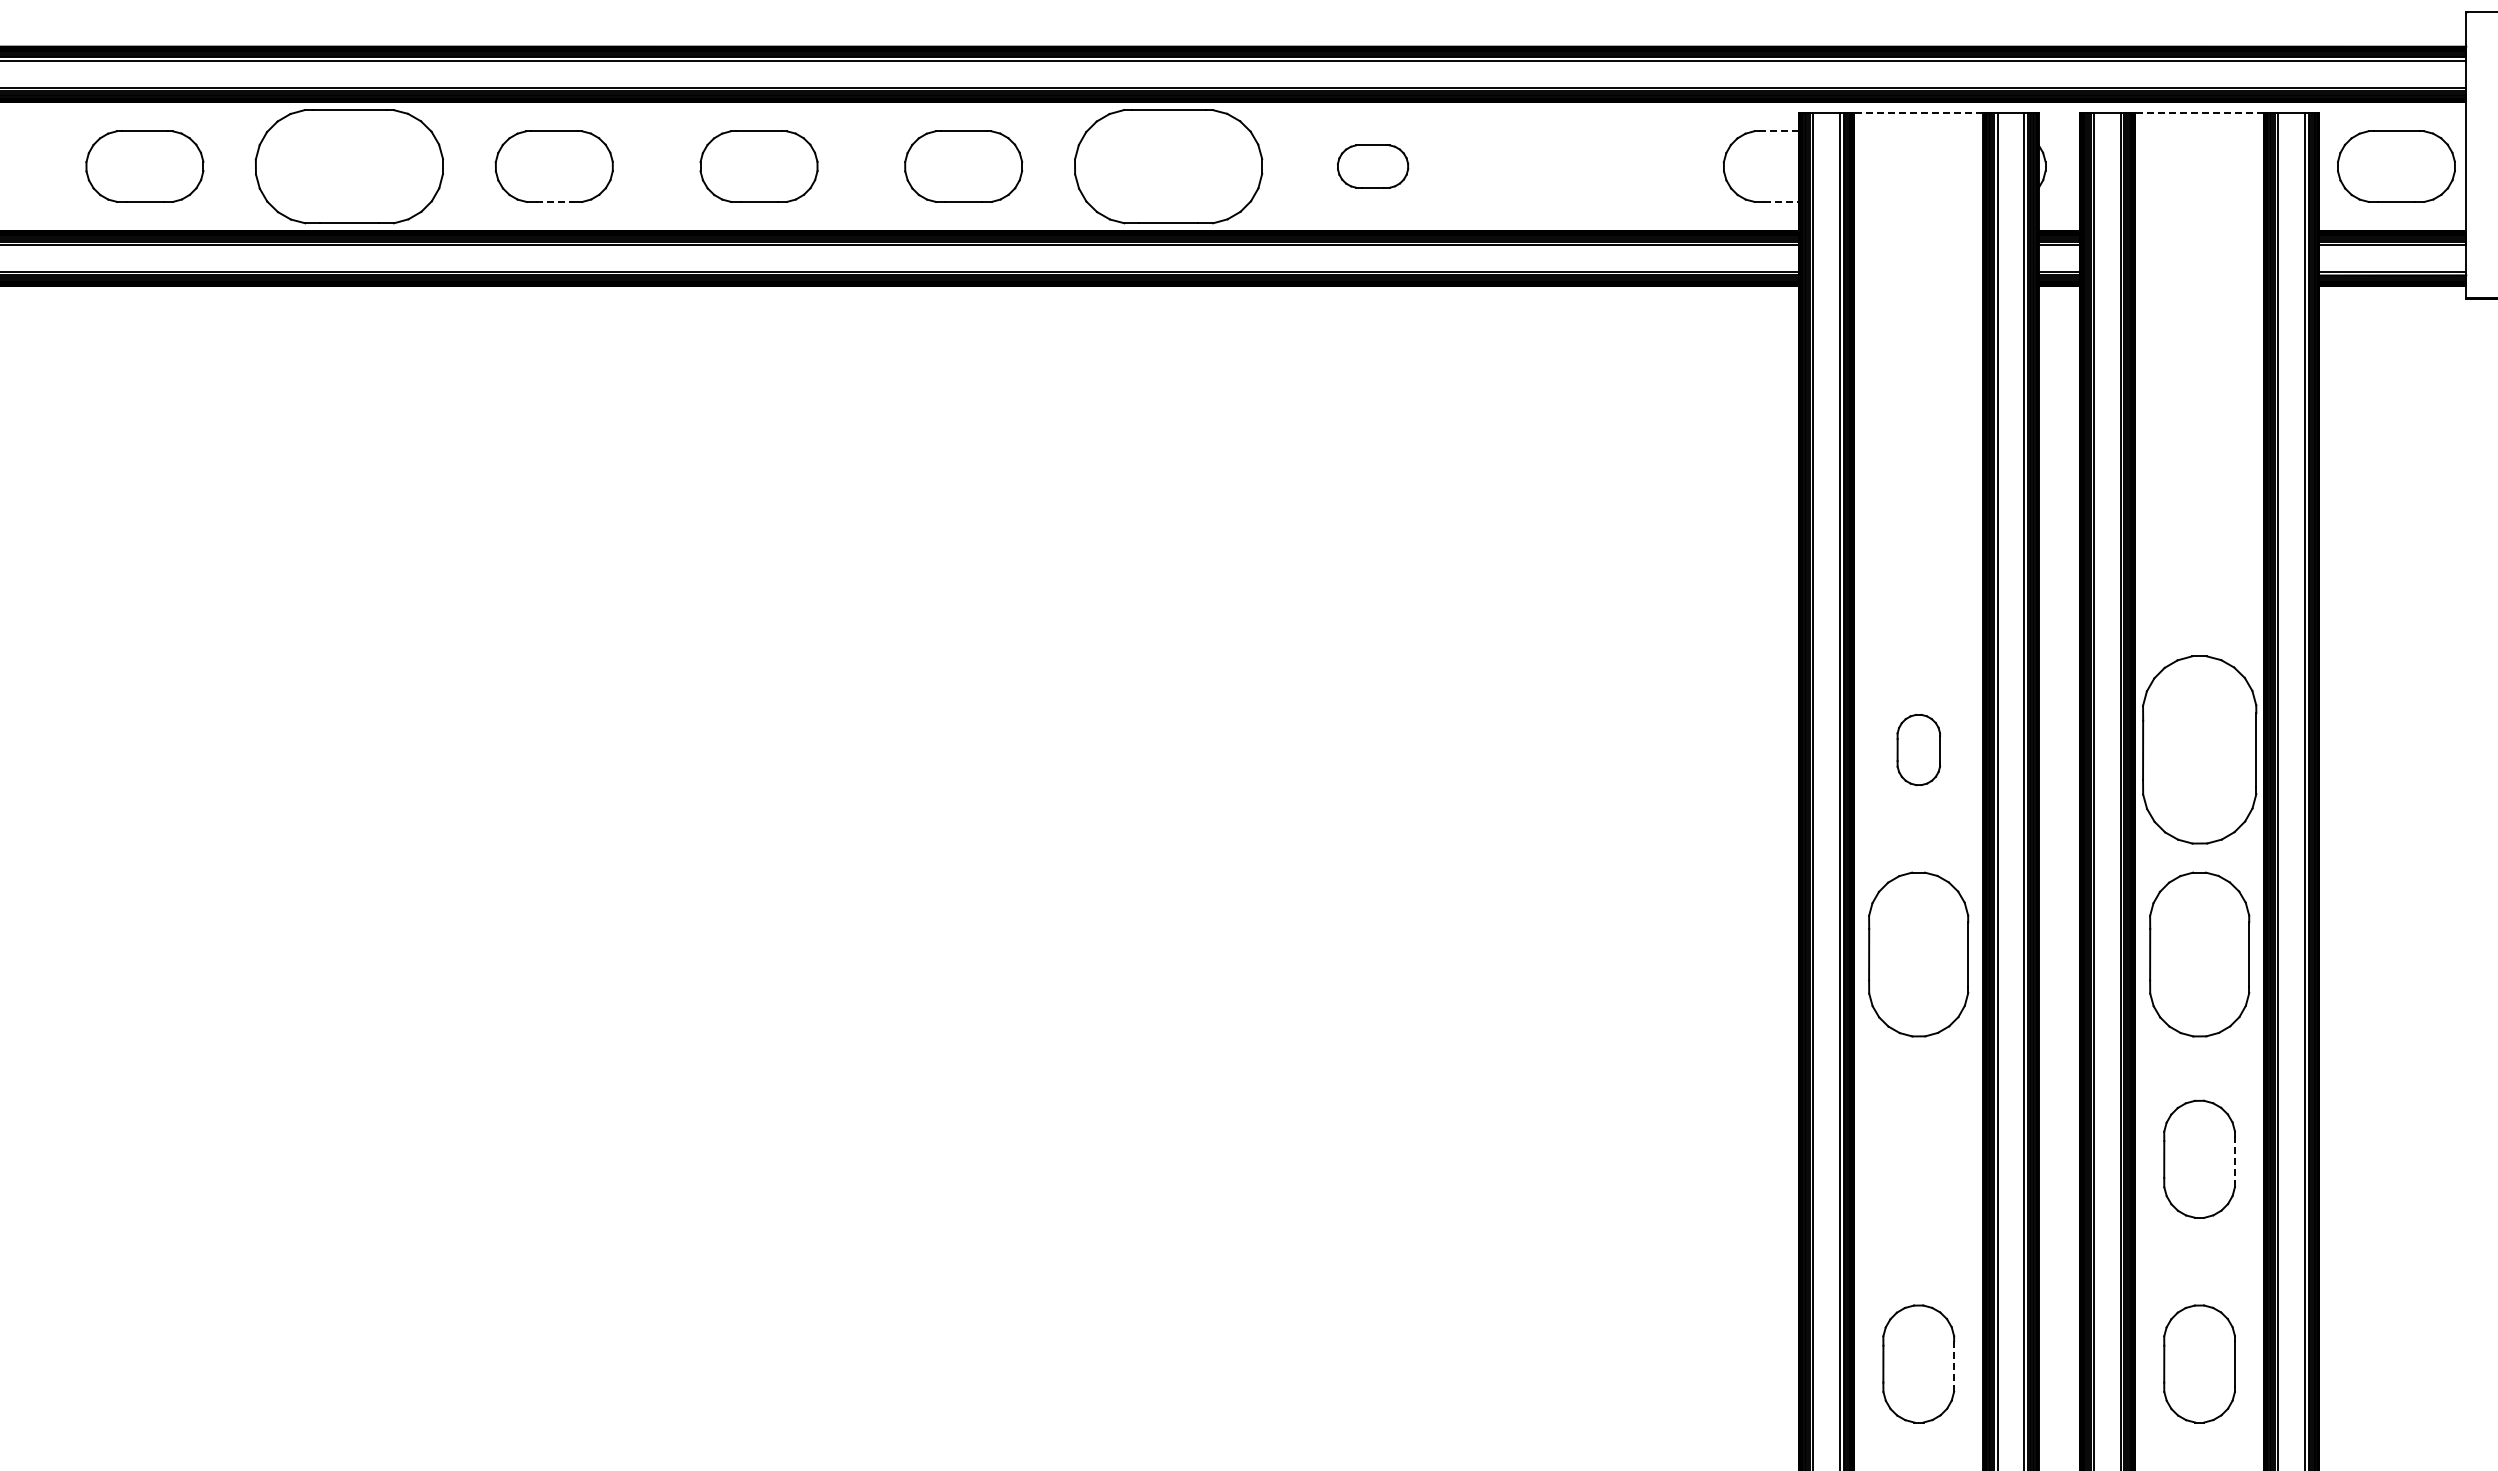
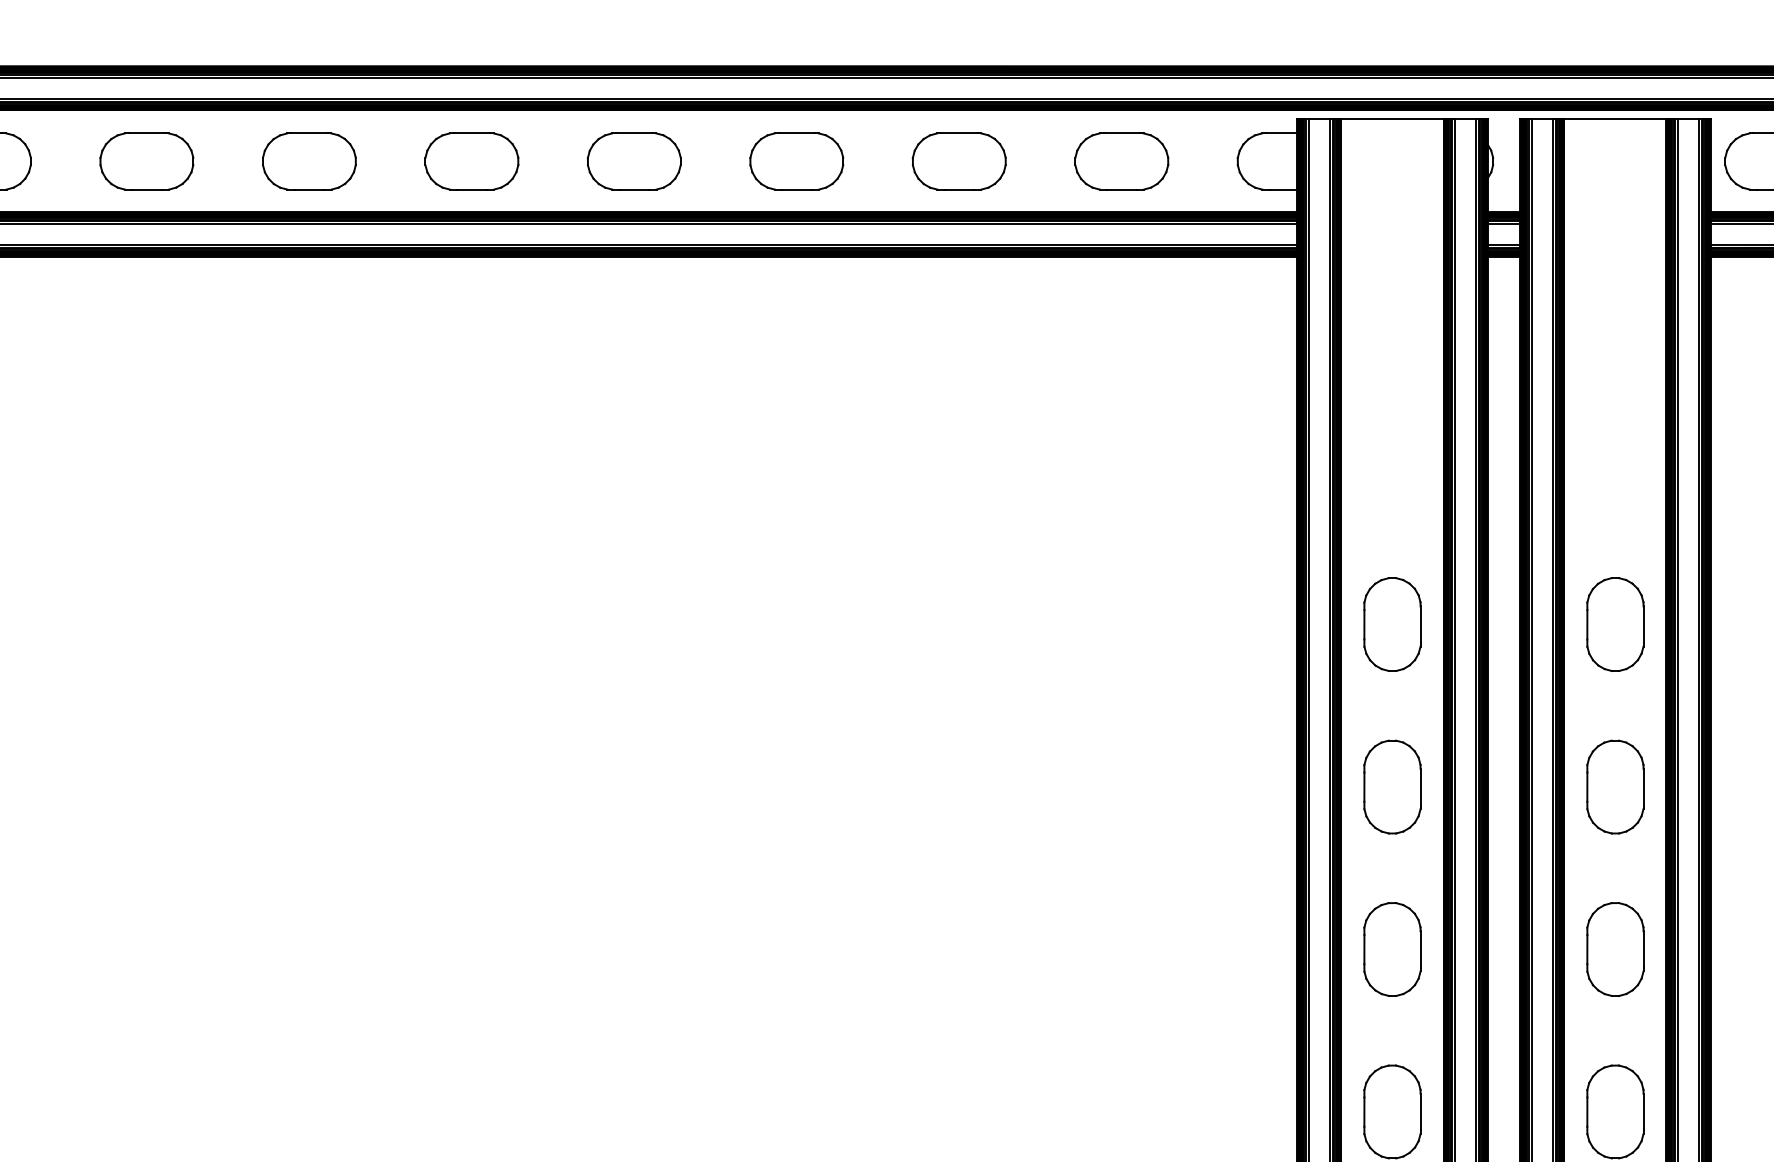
line: (1918, 113) -> (1392, 119), dashed -> solid
line: (2199, 113) -> (1615, 119), dashed -> solid
line: (1779, 131) -> (1281, 133), dashed -> solid
part: (349, 166) -> (146, 161), size x0.62
part: (1167, 166) -> (796, 161), size x0.62
part: (1372, 166) -> (958, 161), size x1.67
part: (1577, 166) -> (1121, 161), added
line: (555, 201) -> (310, 189), dashed -> solid
line: (1781, 201) -> (1283, 189), dashed -> solid
part: (1918, 749) -> (1392, 624), size x1.67
part: (2199, 749) -> (1615, 624), size x0.62
part: (1918, 954) -> (1392, 786), size x0.71
part: (2199, 954) -> (1615, 786), size x0.71
part: (1918, 1158) -> (1392, 948), added
line: (2235, 1159) -> (1643, 949), dashed -> solid
line: (1954, 1364) -> (1420, 1112), dashed -> solid

